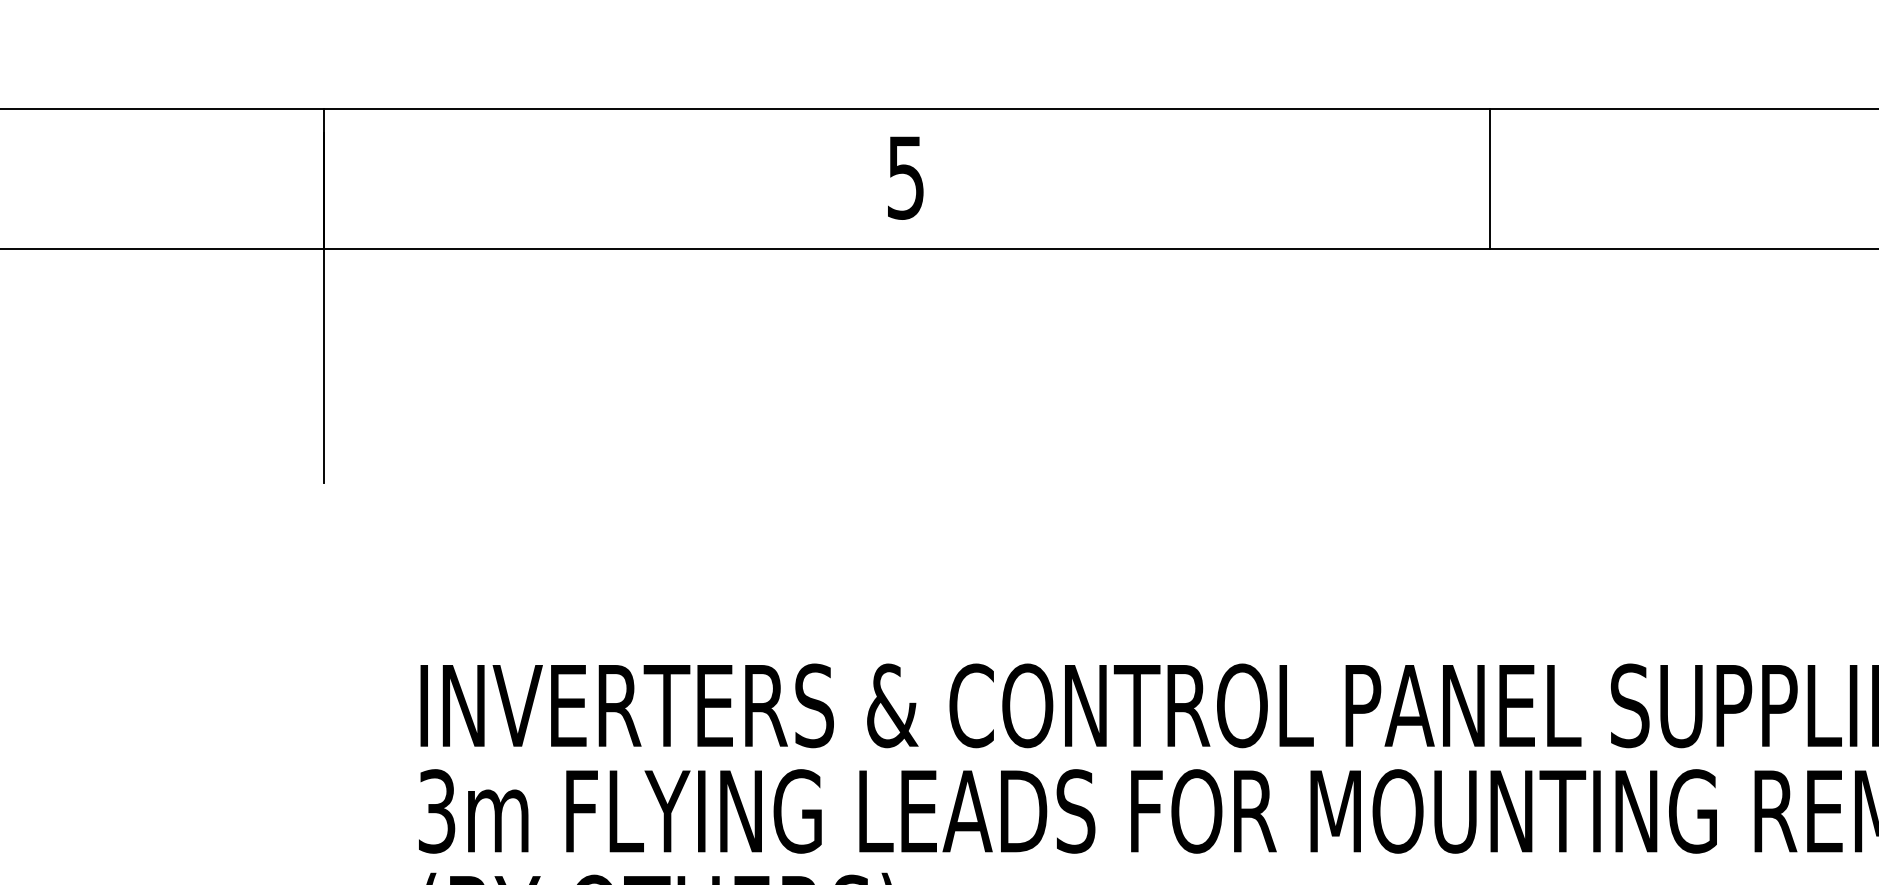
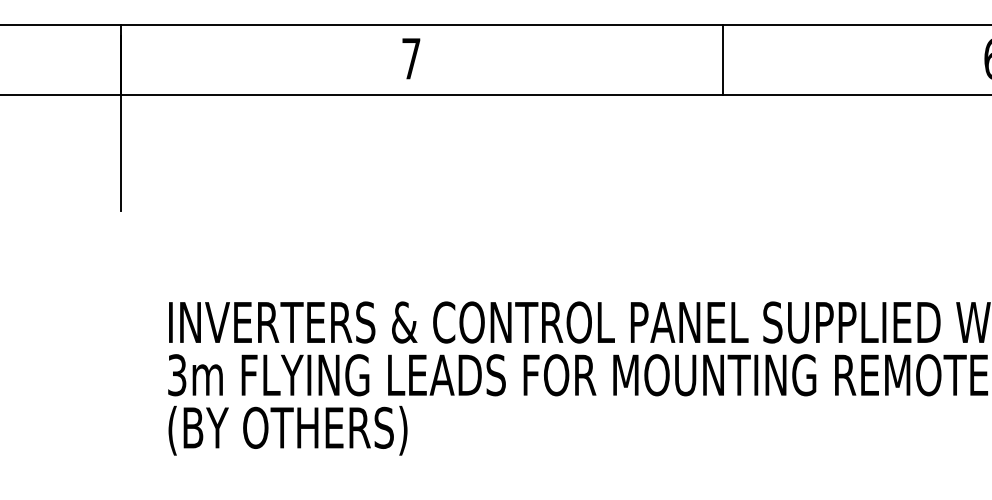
text: (906, 176) -> (411, 58), 5 -> 7
line: (1491, 178) -> (723, 59), moved

